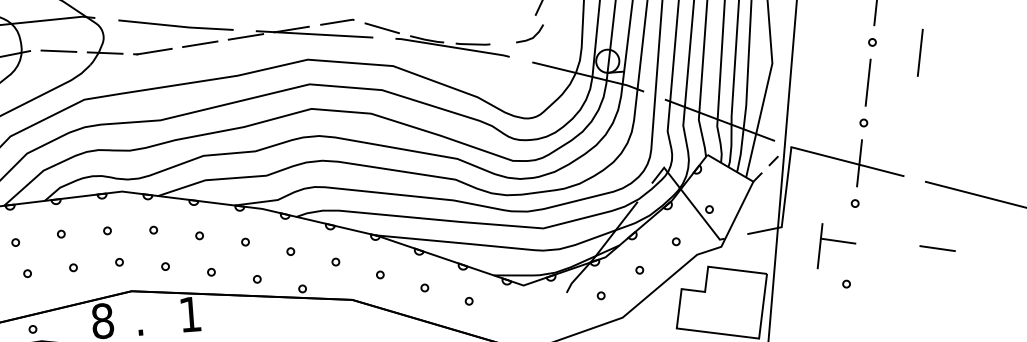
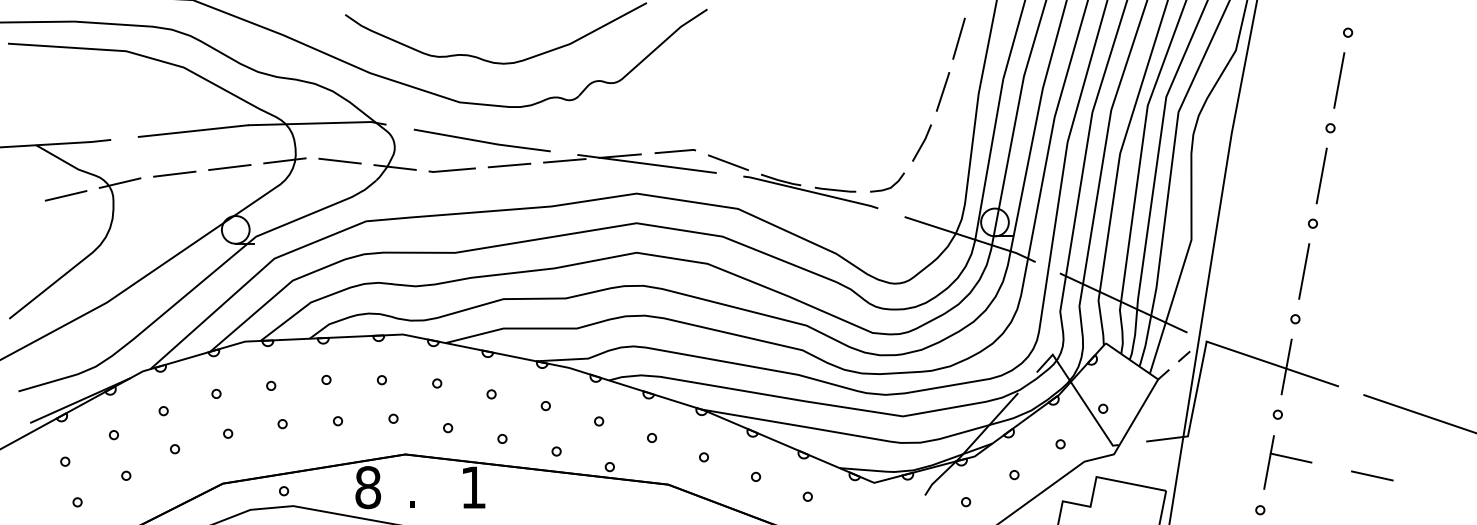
curve: (533, 35) -> (891, 185), moved
line: (920, 52) -> (1369, 240), removed
part: (835, 245) -> (1287, 462), moved

